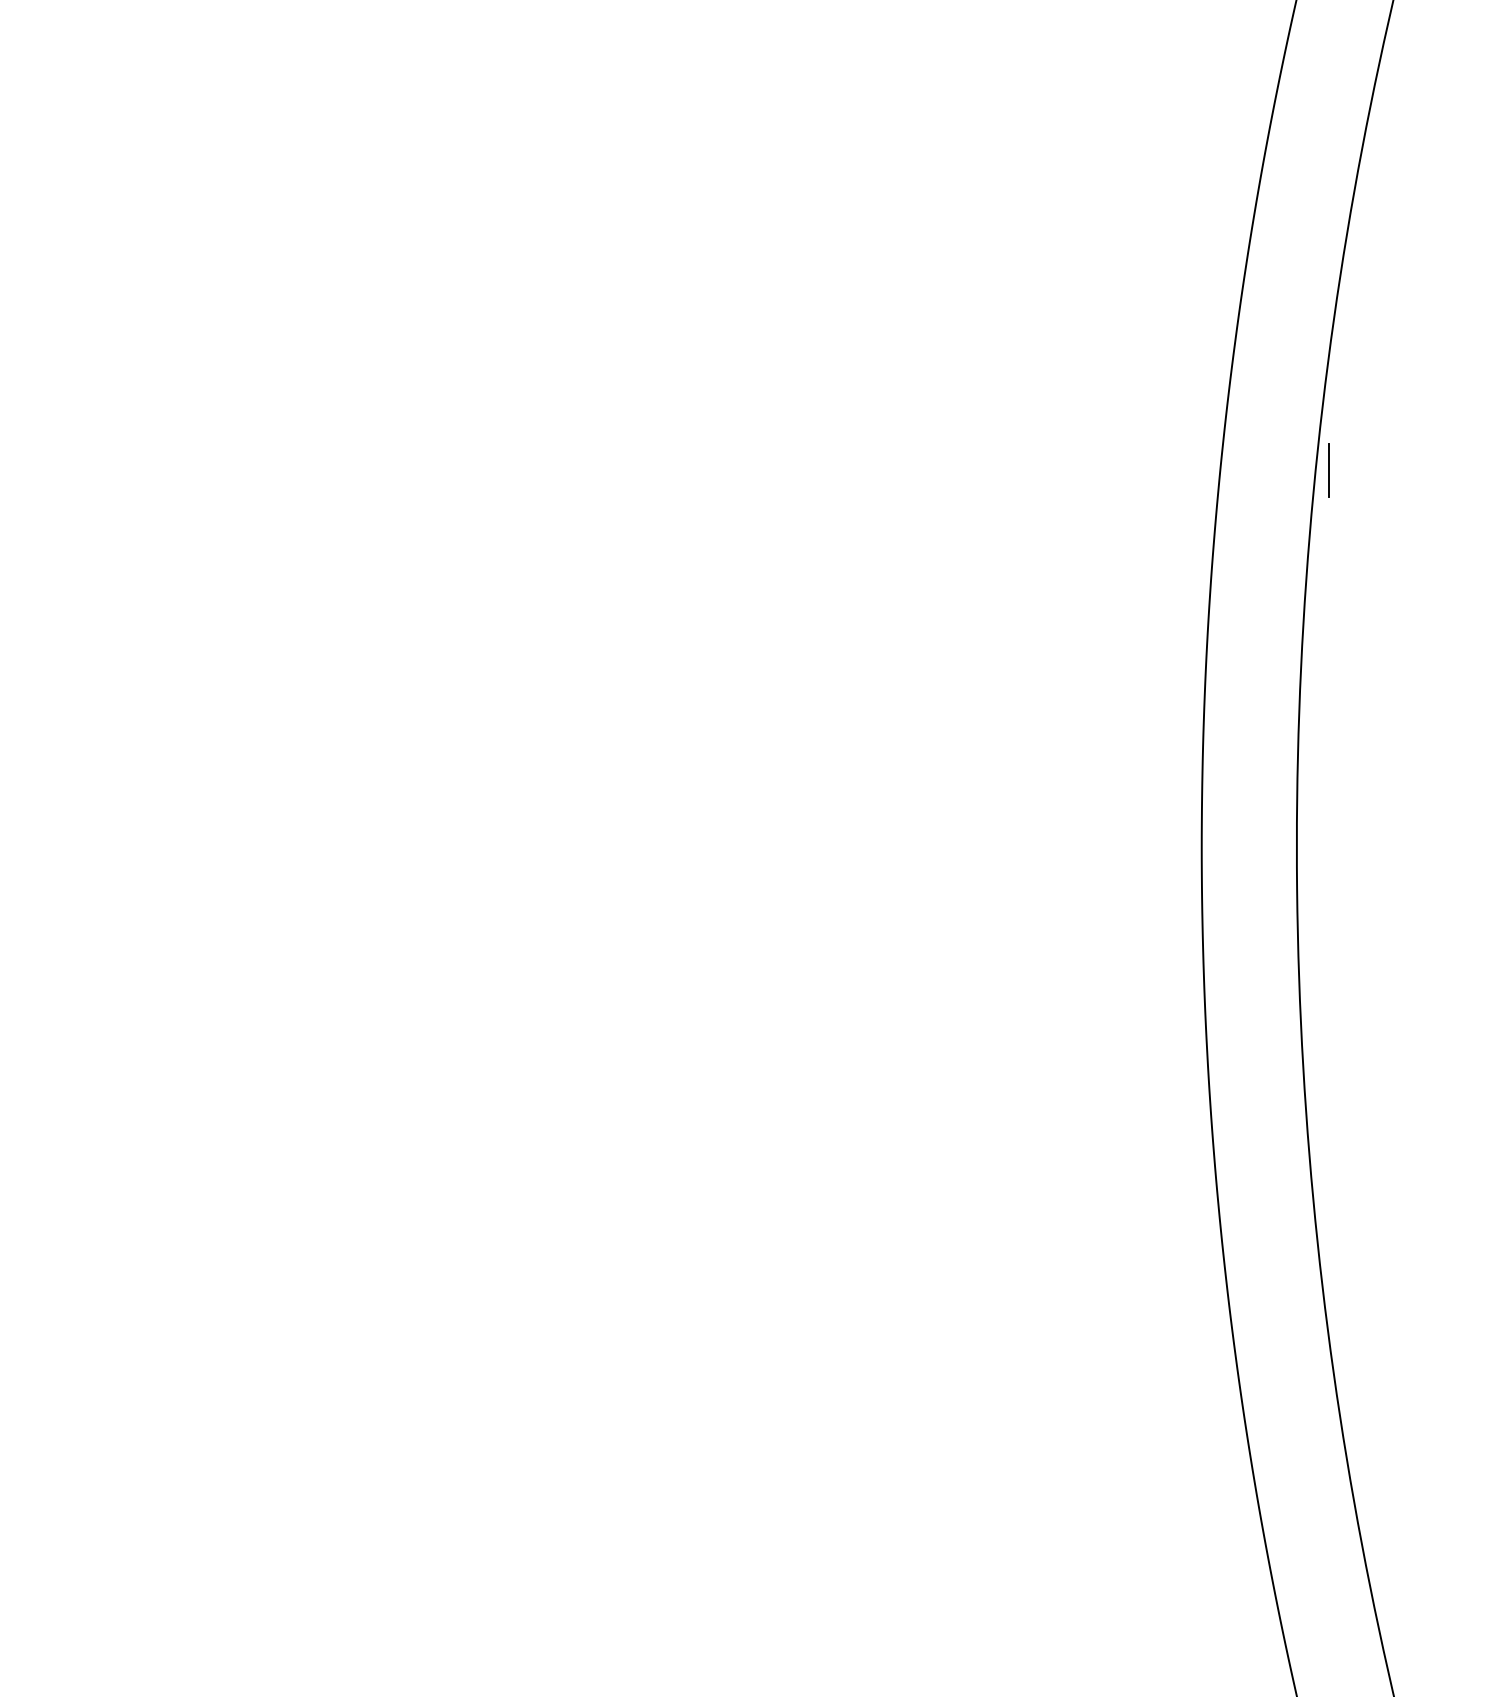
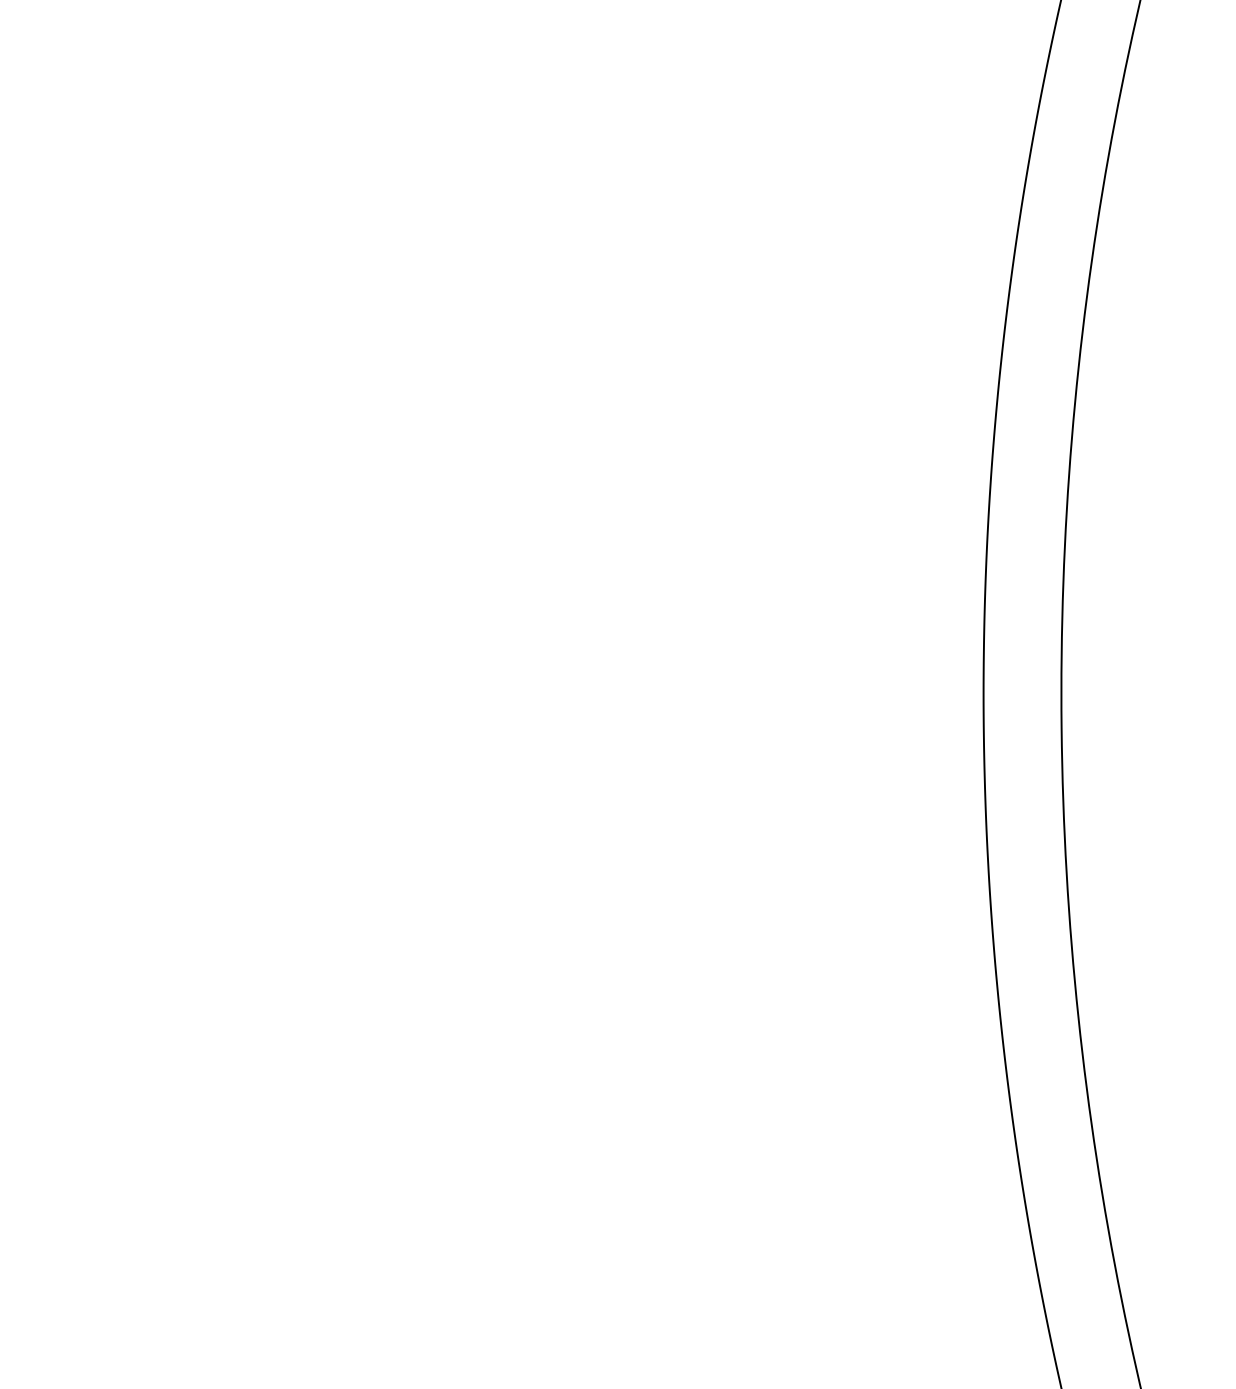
line: (1328, 470) -> (1087, 385), removed

